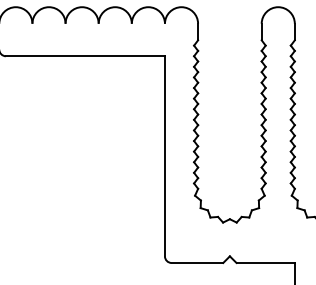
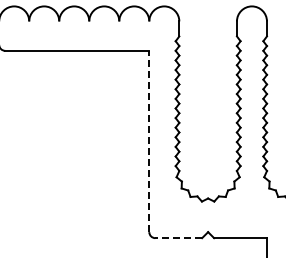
line: (165, 156) -> (149, 141), solid -> dashed
line: (197, 263) -> (178, 238), solid -> dashed

